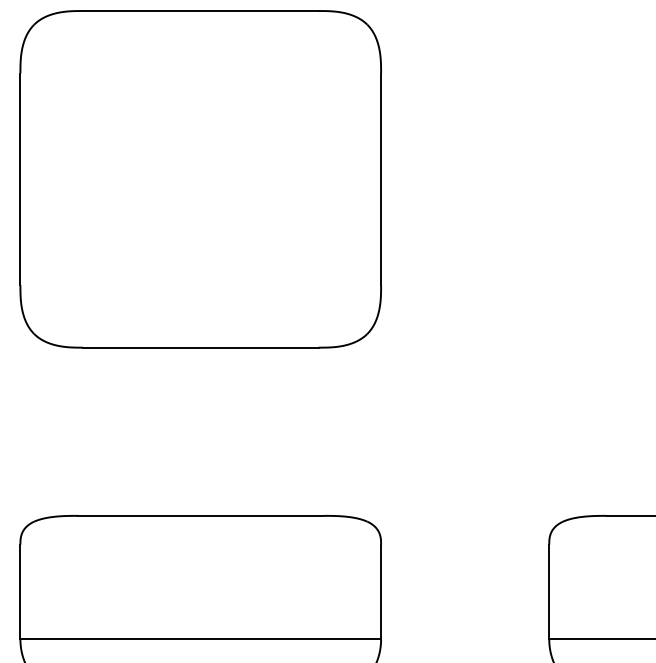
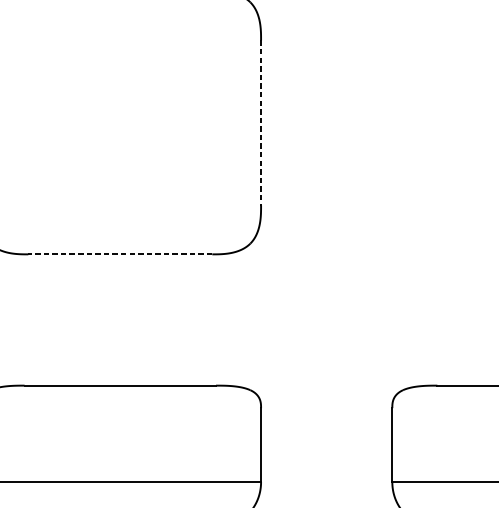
line: (381, 179) -> (261, 123), solid -> dashed
line: (200, 347) -> (120, 254), solid -> dashed

